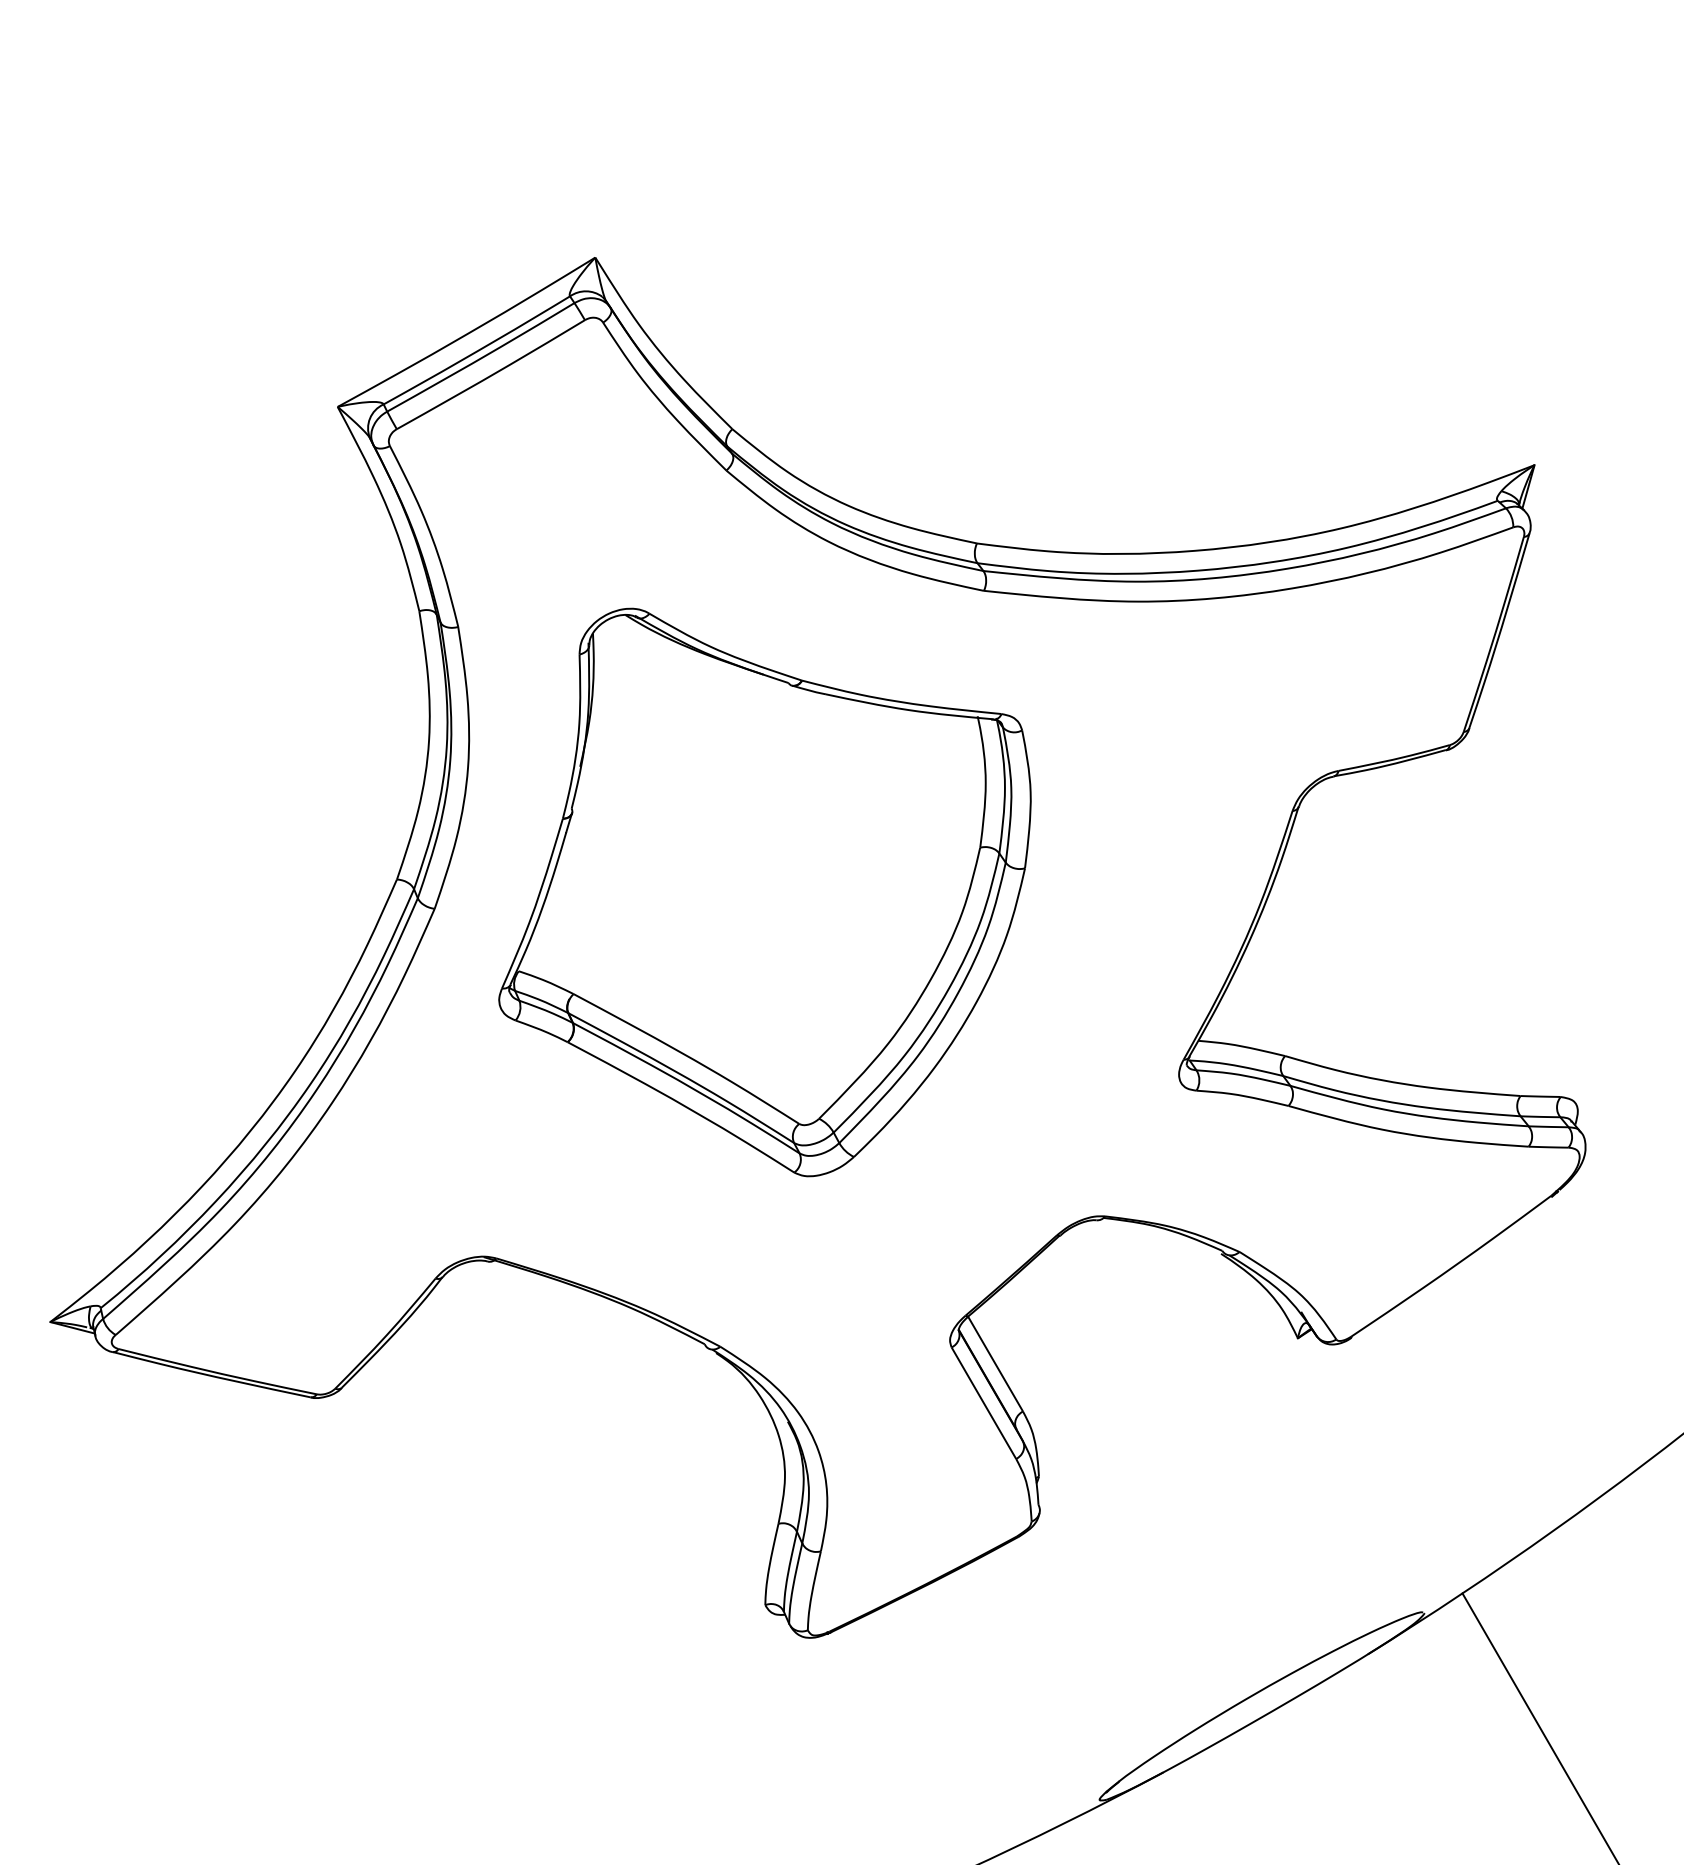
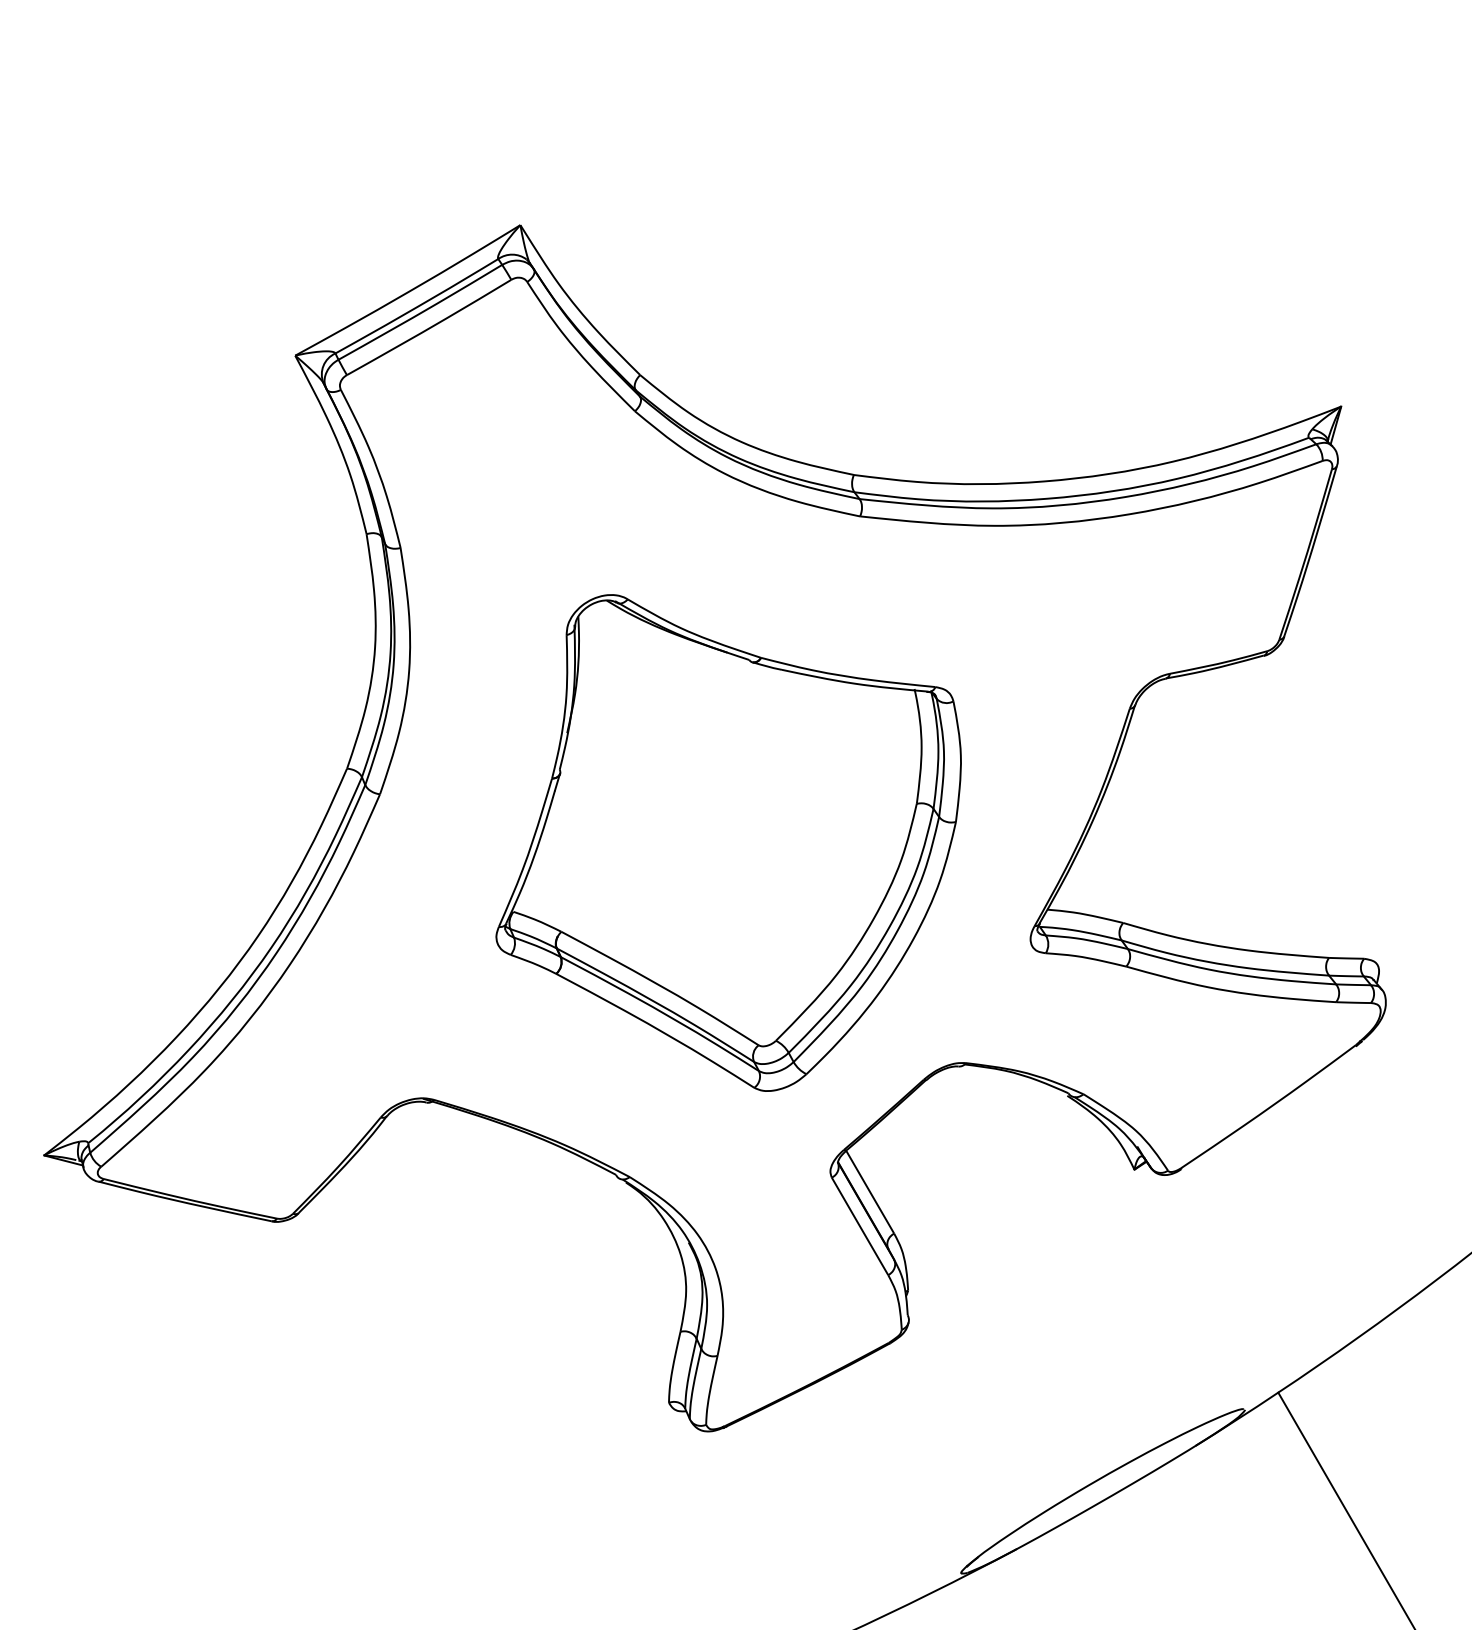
part: (764, 891) -> (728, 842), moved

